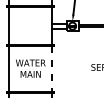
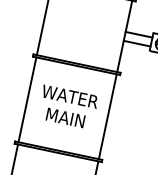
line: (52, 69) -> (108, 117), dashed -> solid

